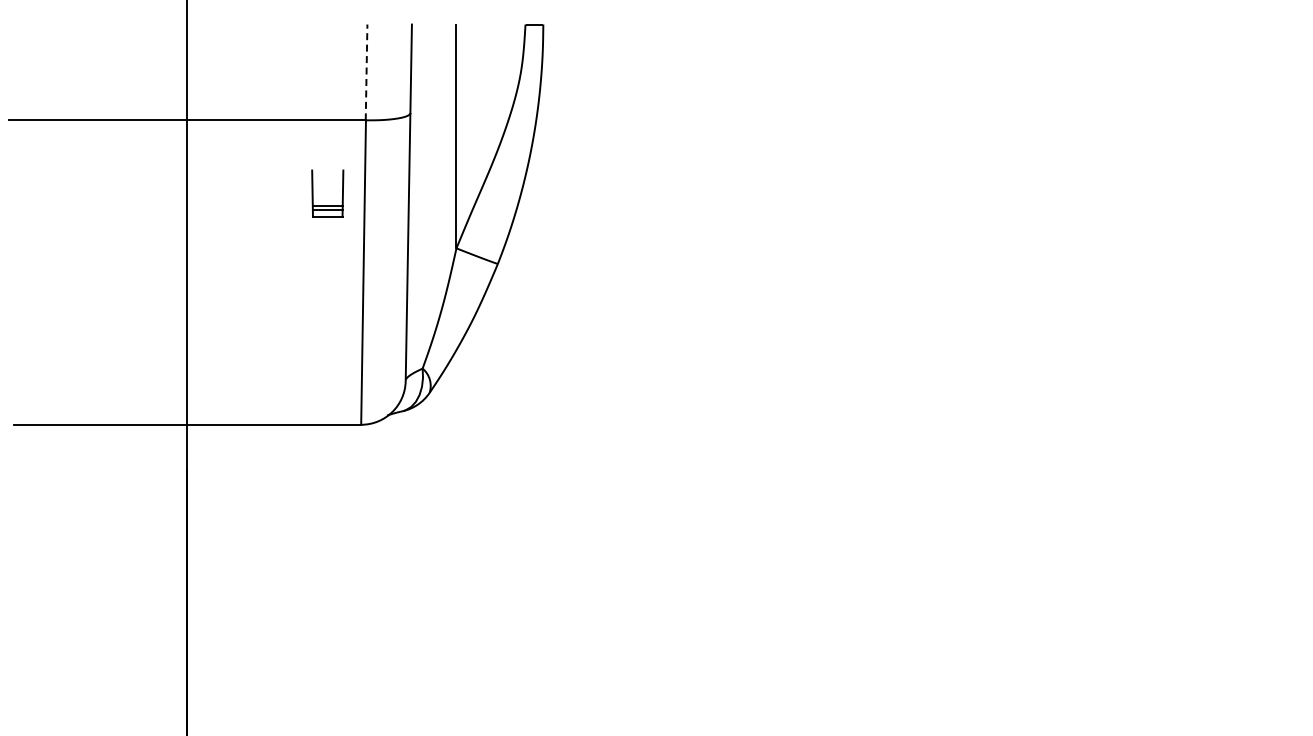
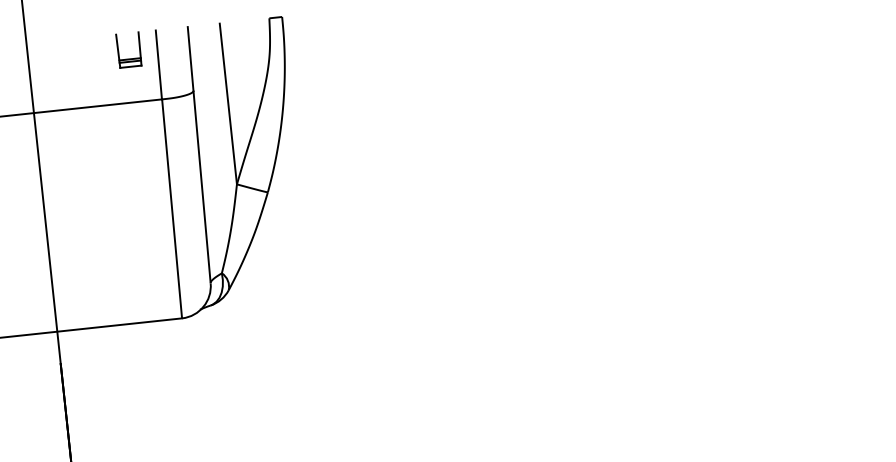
line: (366, 72) -> (158, 64), dashed -> solid
part: (327, 205) -> (129, 58), moved

